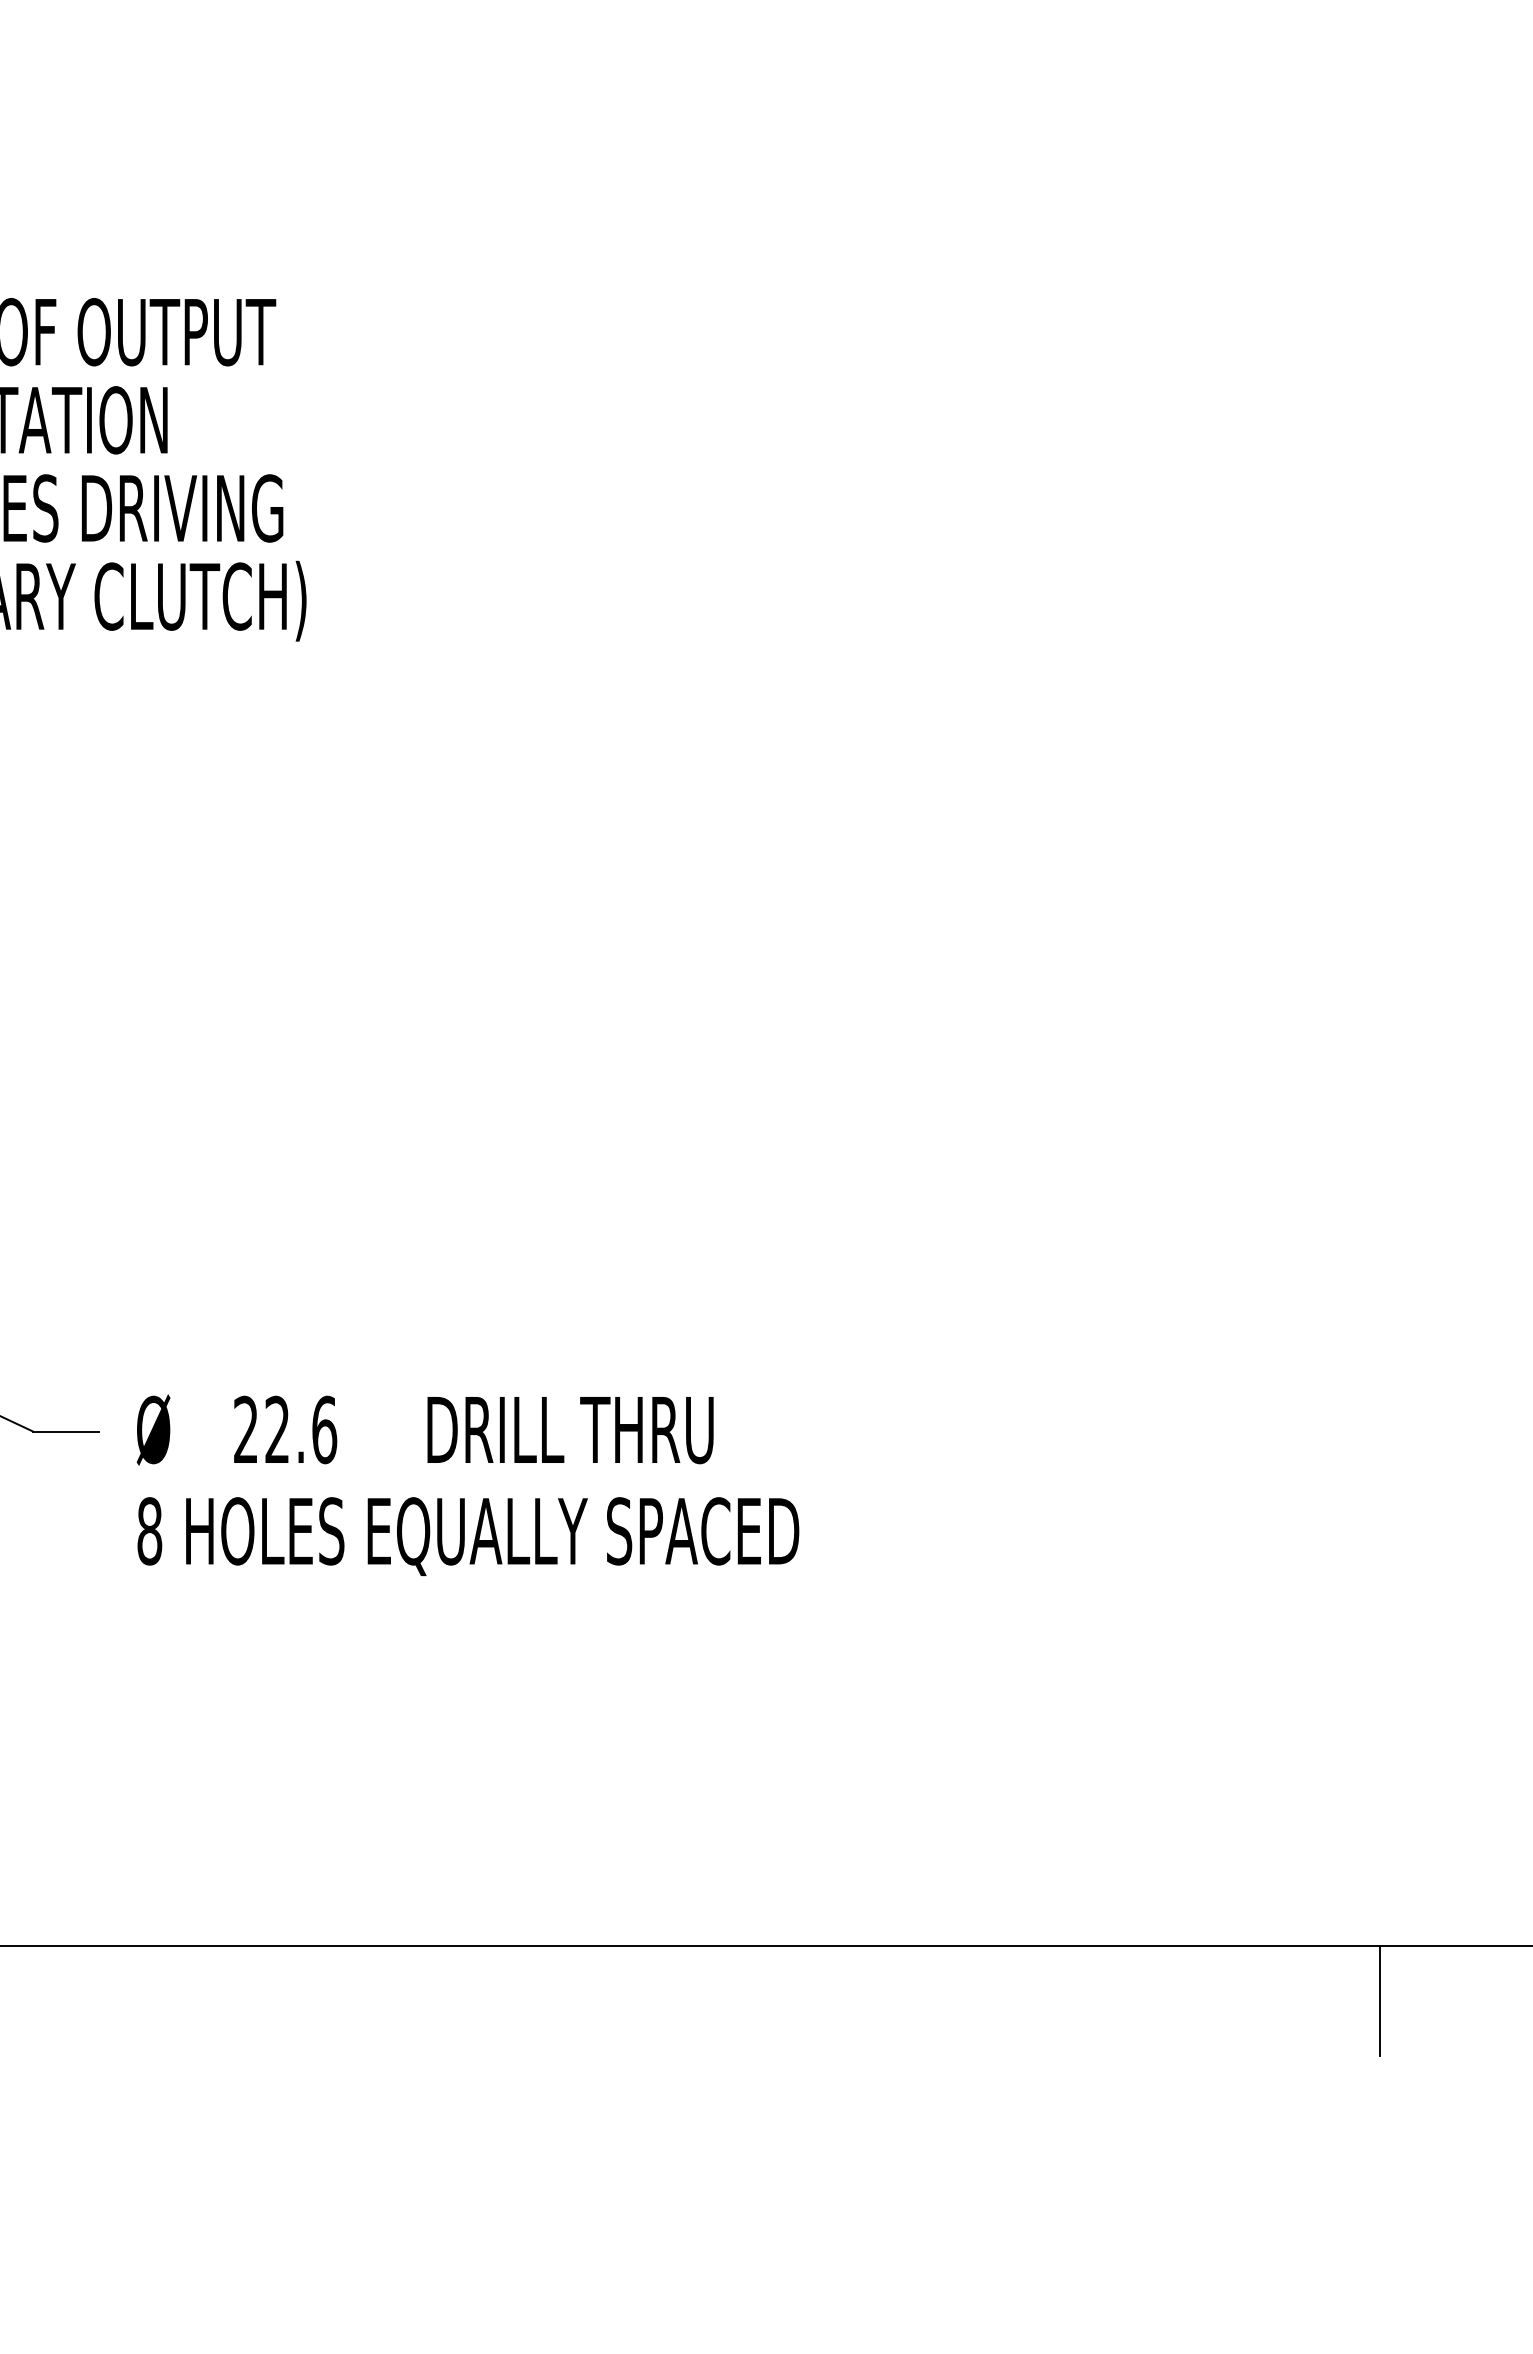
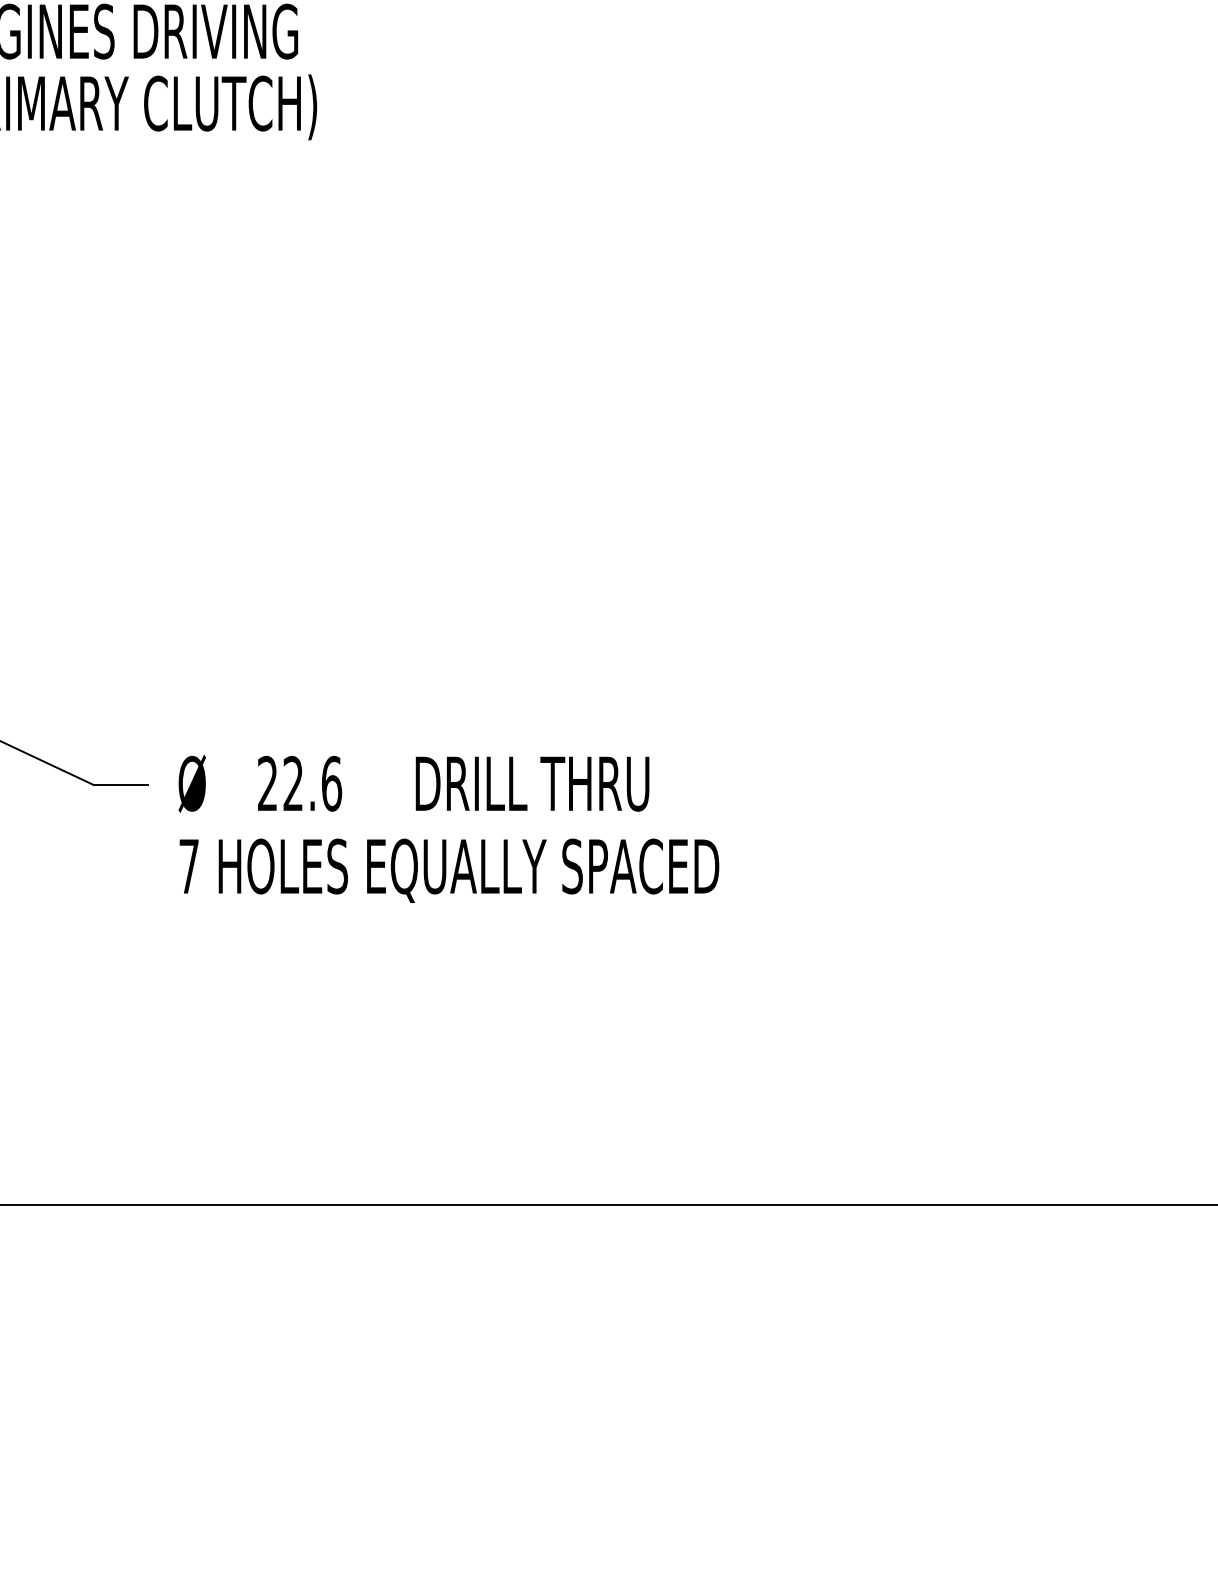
text: (149, 1531) -> (188, 866), 8 -> 7
line: (1380, 2000) -> (1193, 1249), removed

